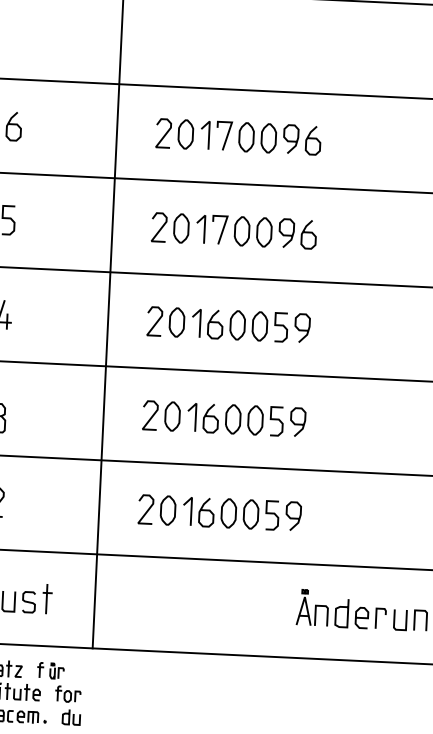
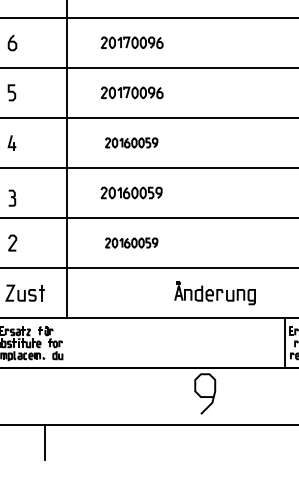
part: (237, 136) -> (131, 42), size x0.7
part: (233, 230) -> (131, 92), size x0.7
part: (228, 324) -> (131, 142), size x0.6
part: (224, 418) -> (131, 192), size x0.7
part: (219, 511) -> (131, 242), size x0.6

